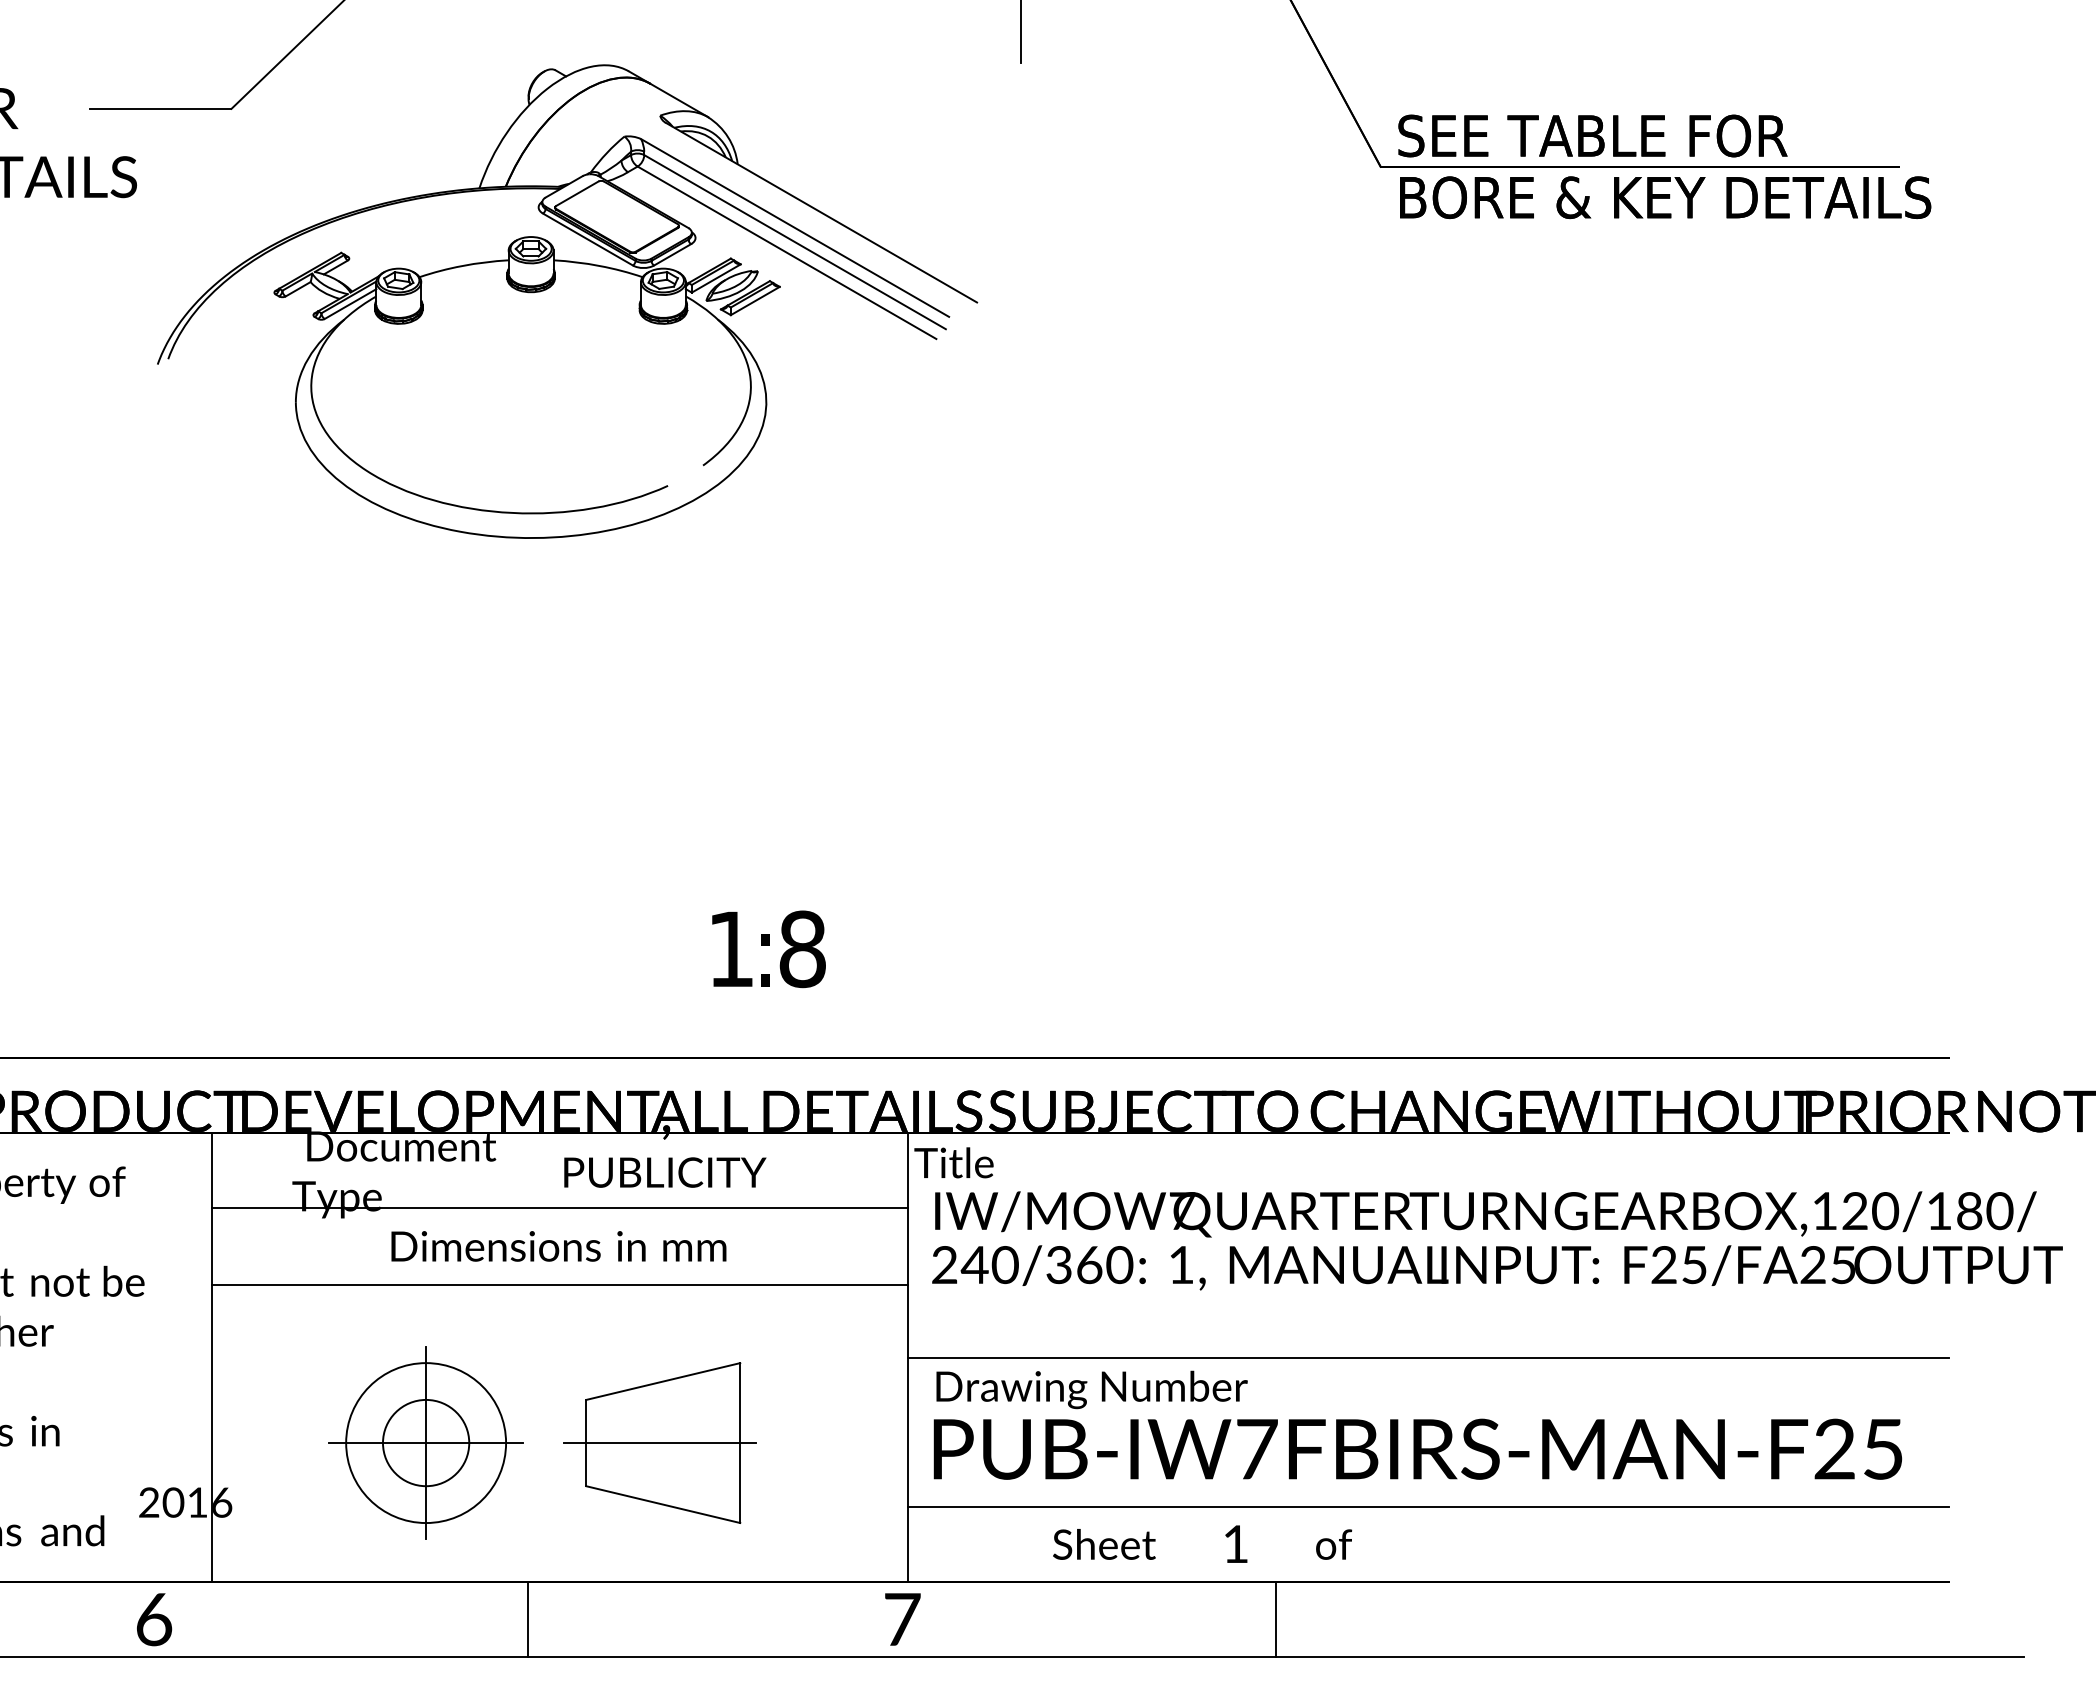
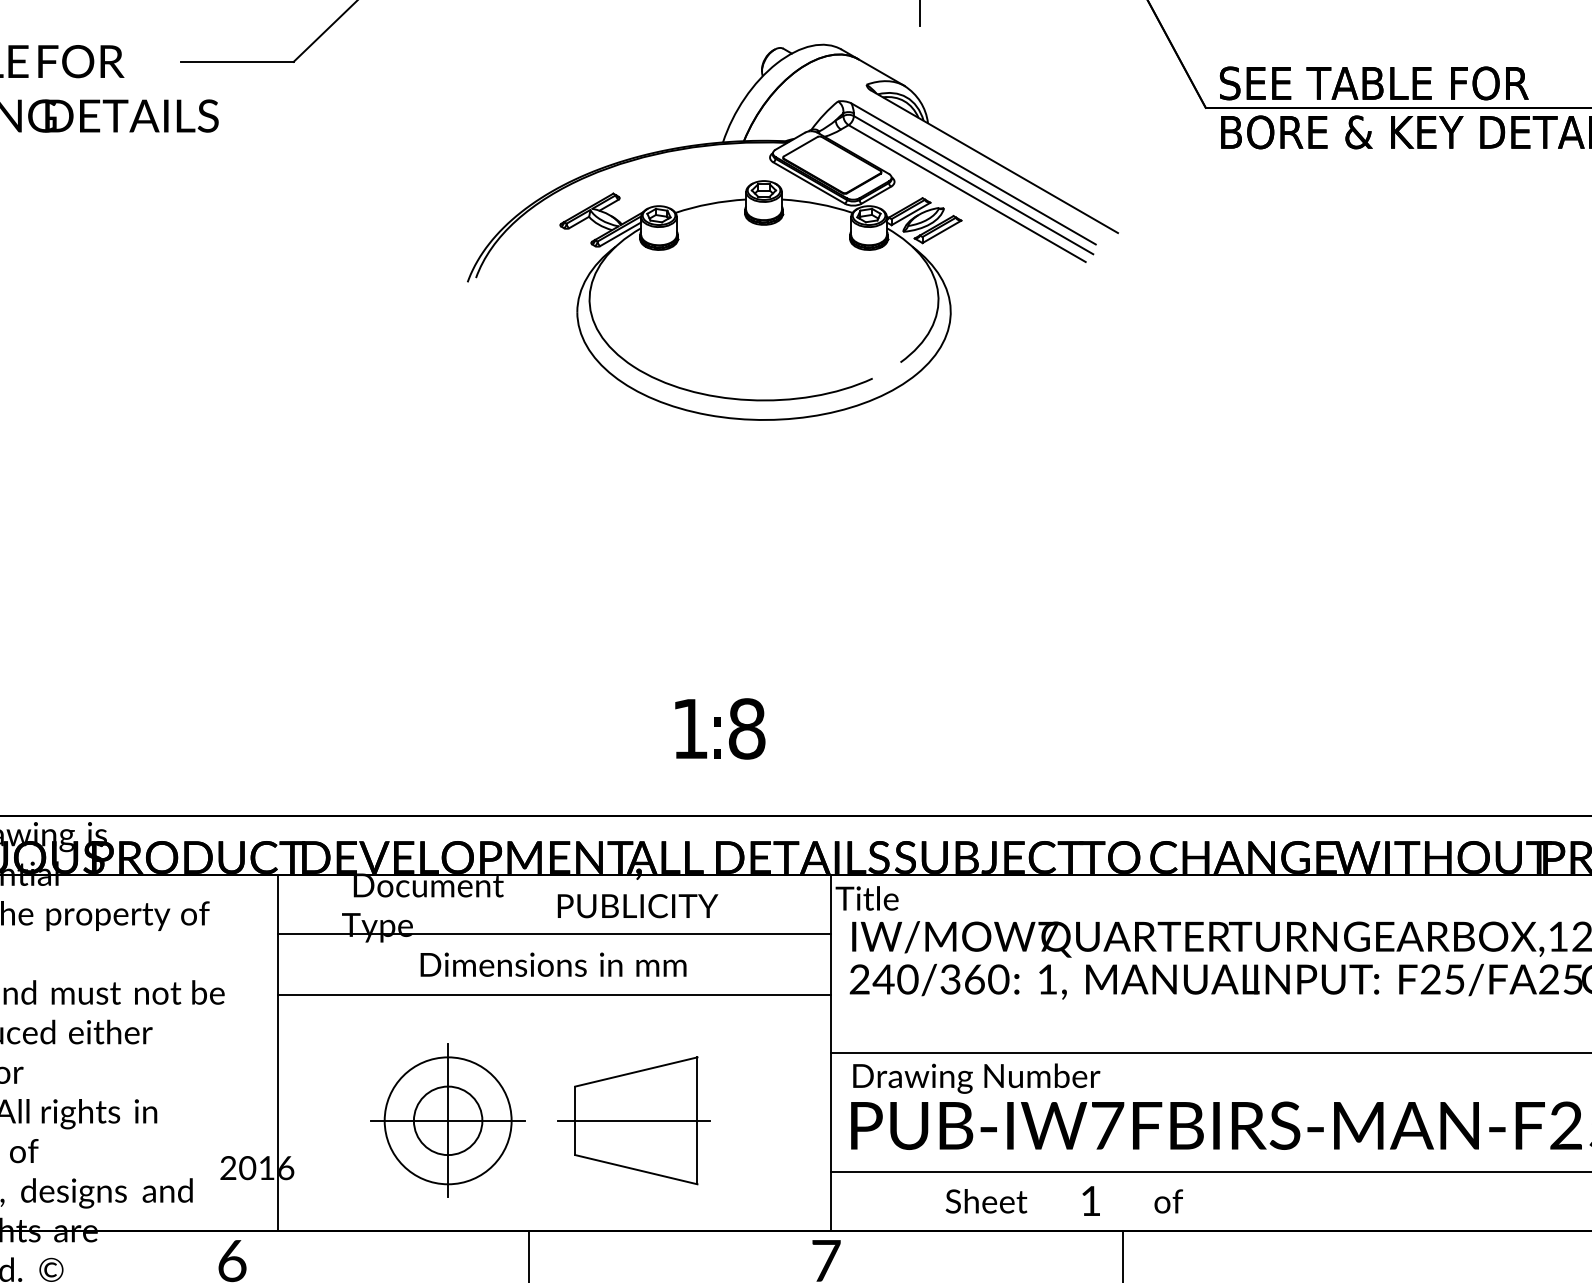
part: (567, 301) -> (792, 232), moved

